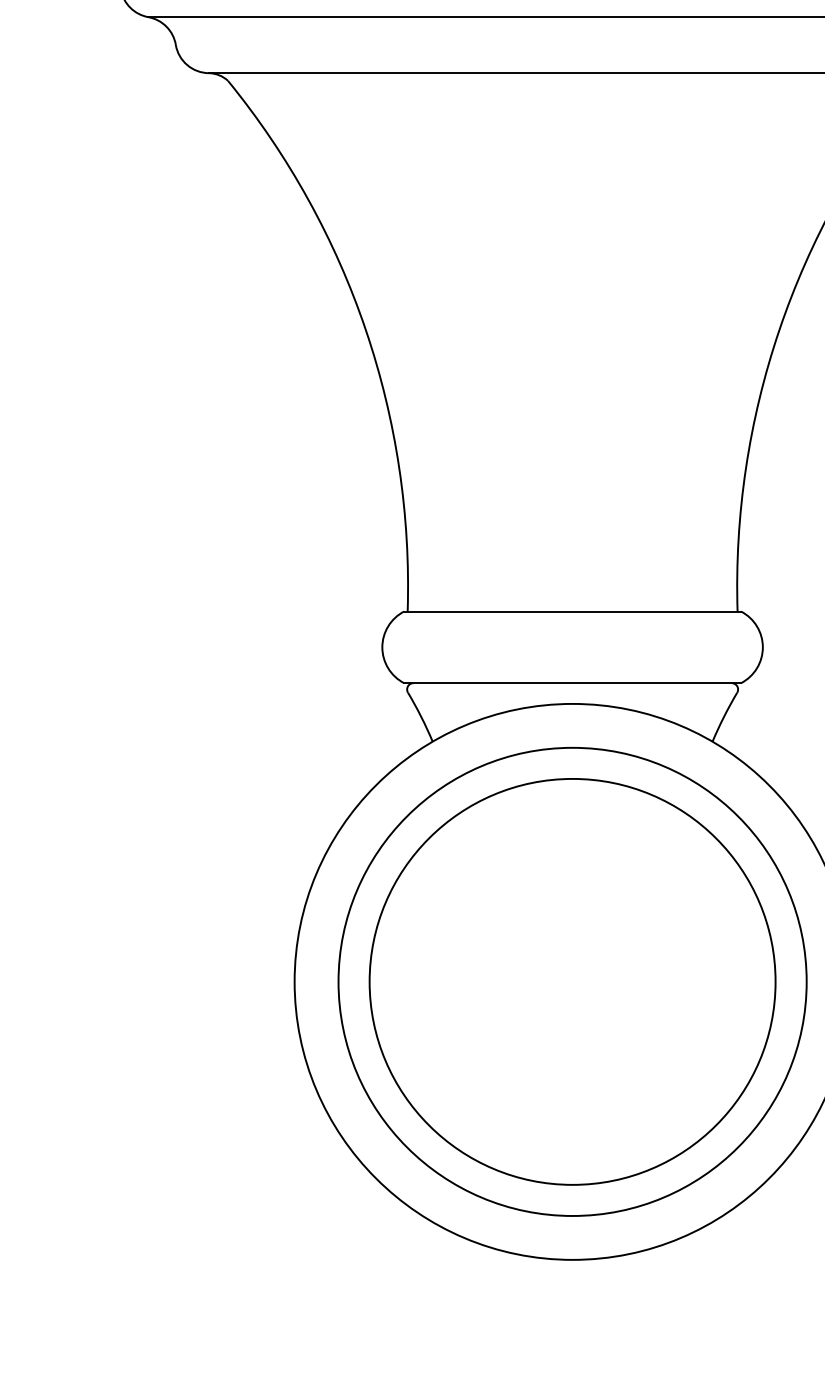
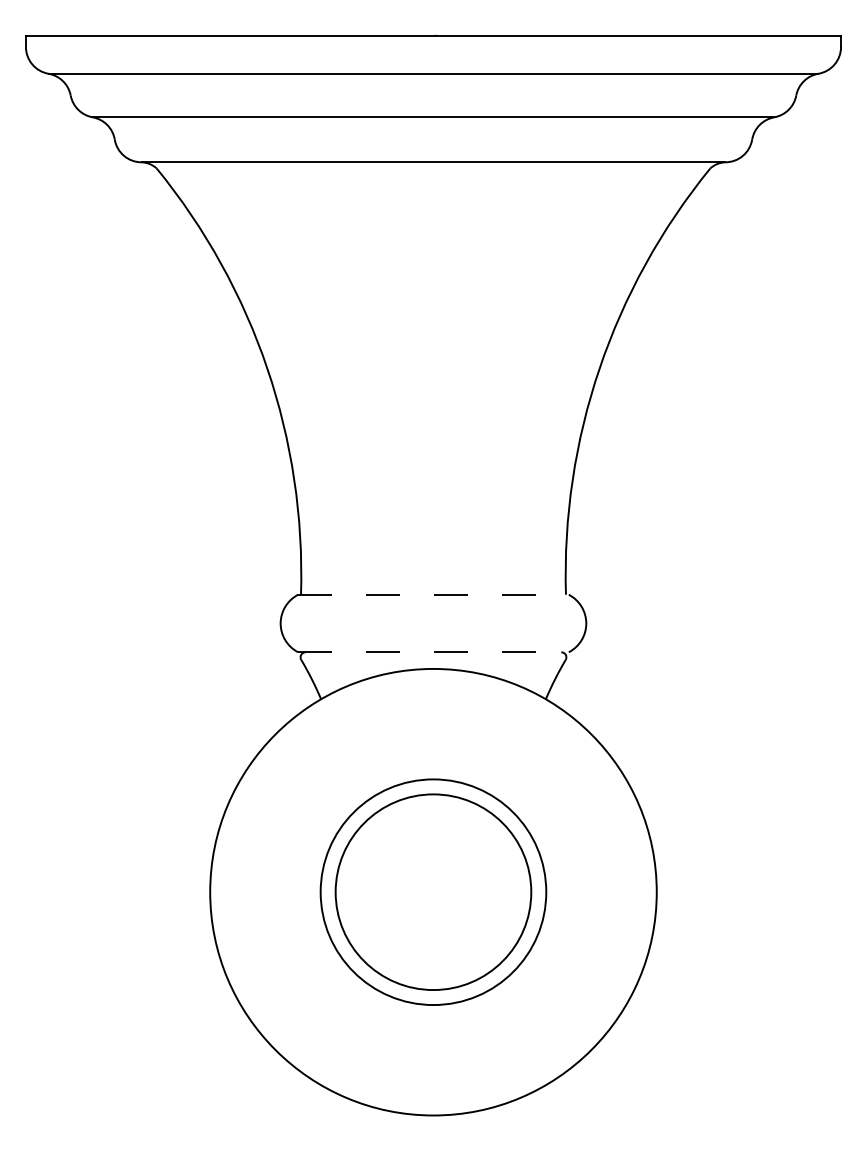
line: (573, 611) -> (434, 594), solid -> dashed
line: (573, 683) -> (434, 652), solid -> dashed
circle: (572, 982) -> (433, 892), size x0.6
circle: (572, 982) -> (433, 892), size x0.6

